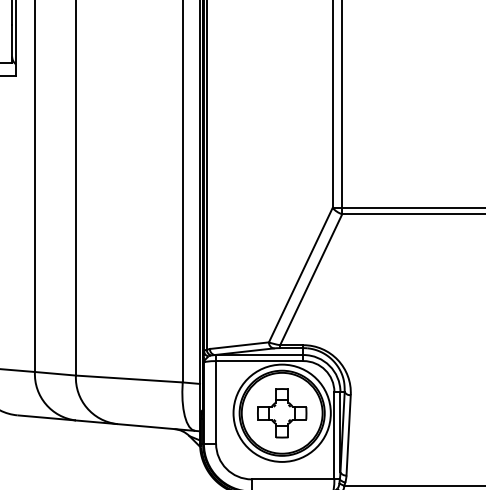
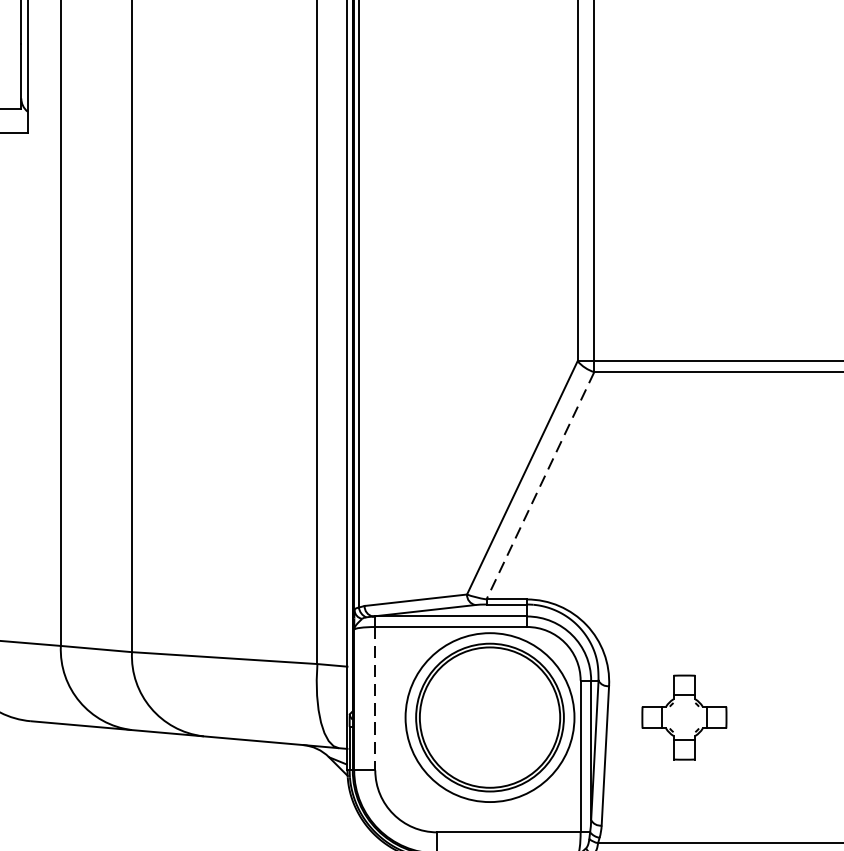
line: (310, 280) -> (539, 487), solid -> dashed
line: (216, 402) -> (376, 698), solid -> dashed
part: (282, 413) -> (684, 717), moved

